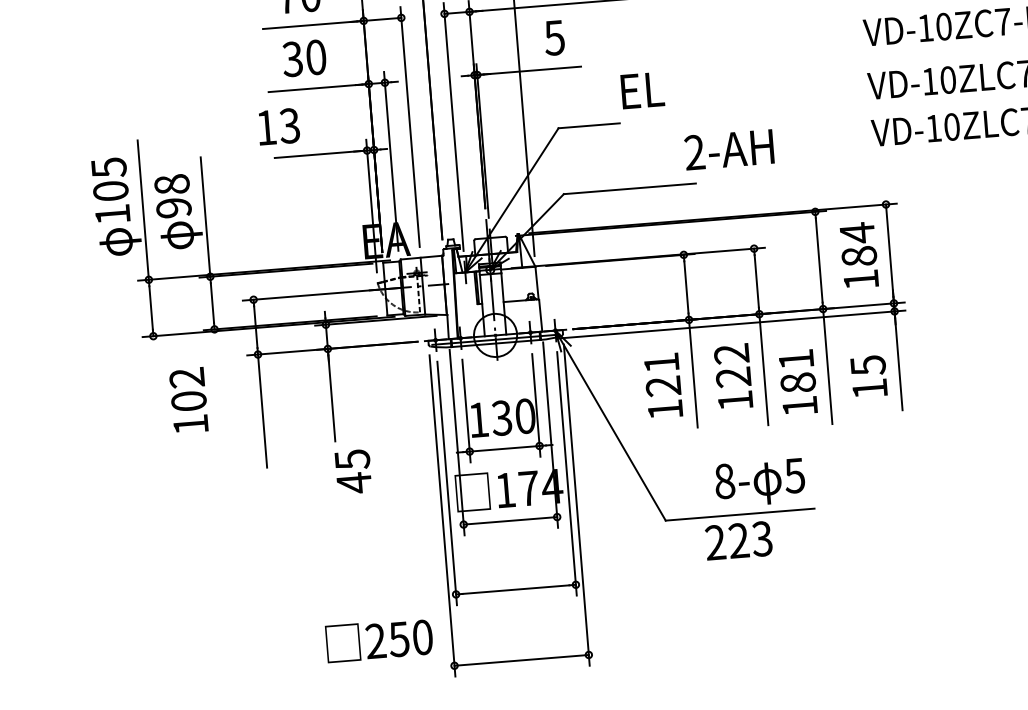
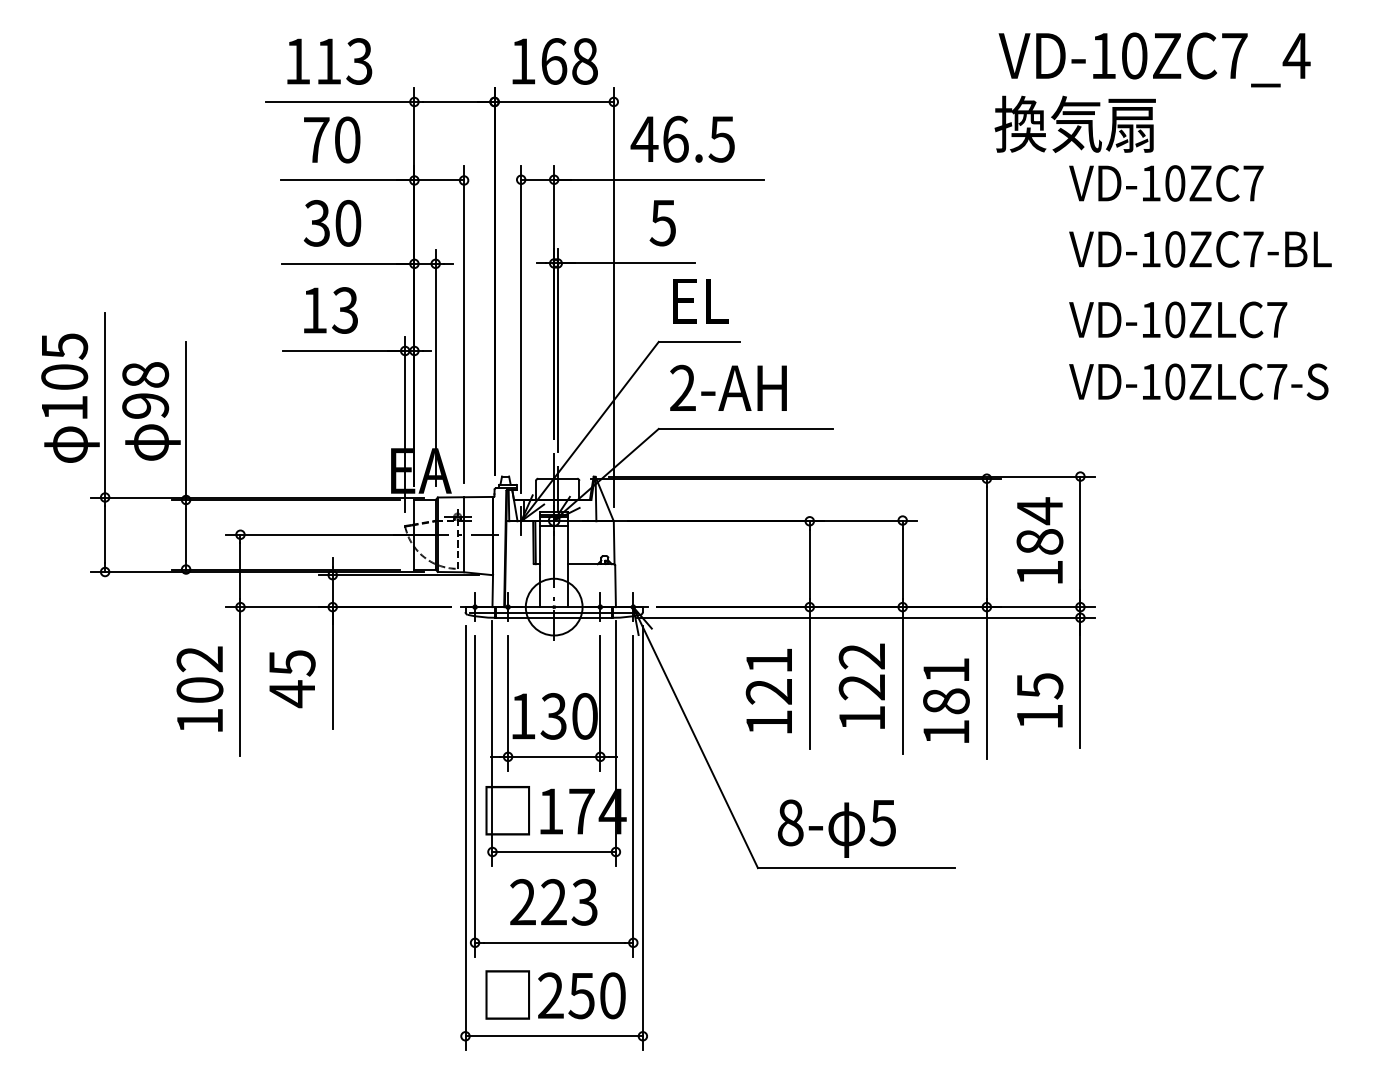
text: (642, 90) -> (700, 301), moved
text: (278, 126) -> (330, 310), moved
text: (729, 149) -> (728, 387), moved
text: (188, 400) -> (199, 688), moved
text: (353, 472) -> (292, 679), moved
text: (759, 482) -> (836, 828), moved
text: (738, 540) -> (553, 902), moved
text: (379, 639) -> (555, 994), moved

